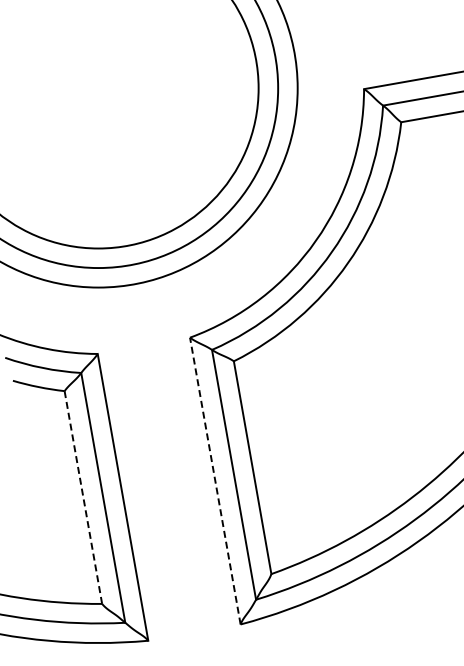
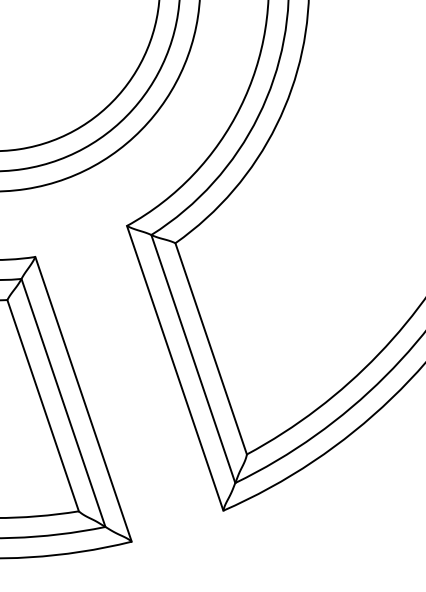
line: (215, 481) -> (175, 368), dashed -> solid
line: (83, 498) -> (43, 406), dashed -> solid

